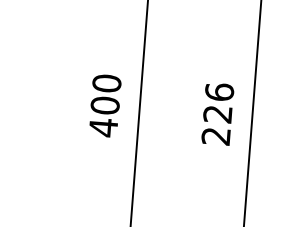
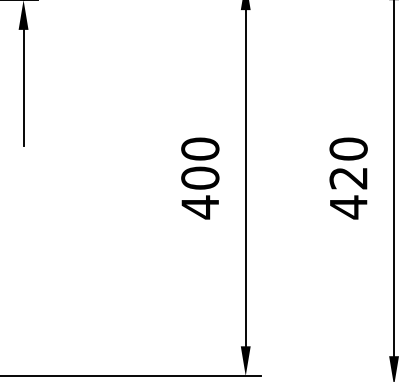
text: (217, 114) -> (348, 178), 226 -> 420

